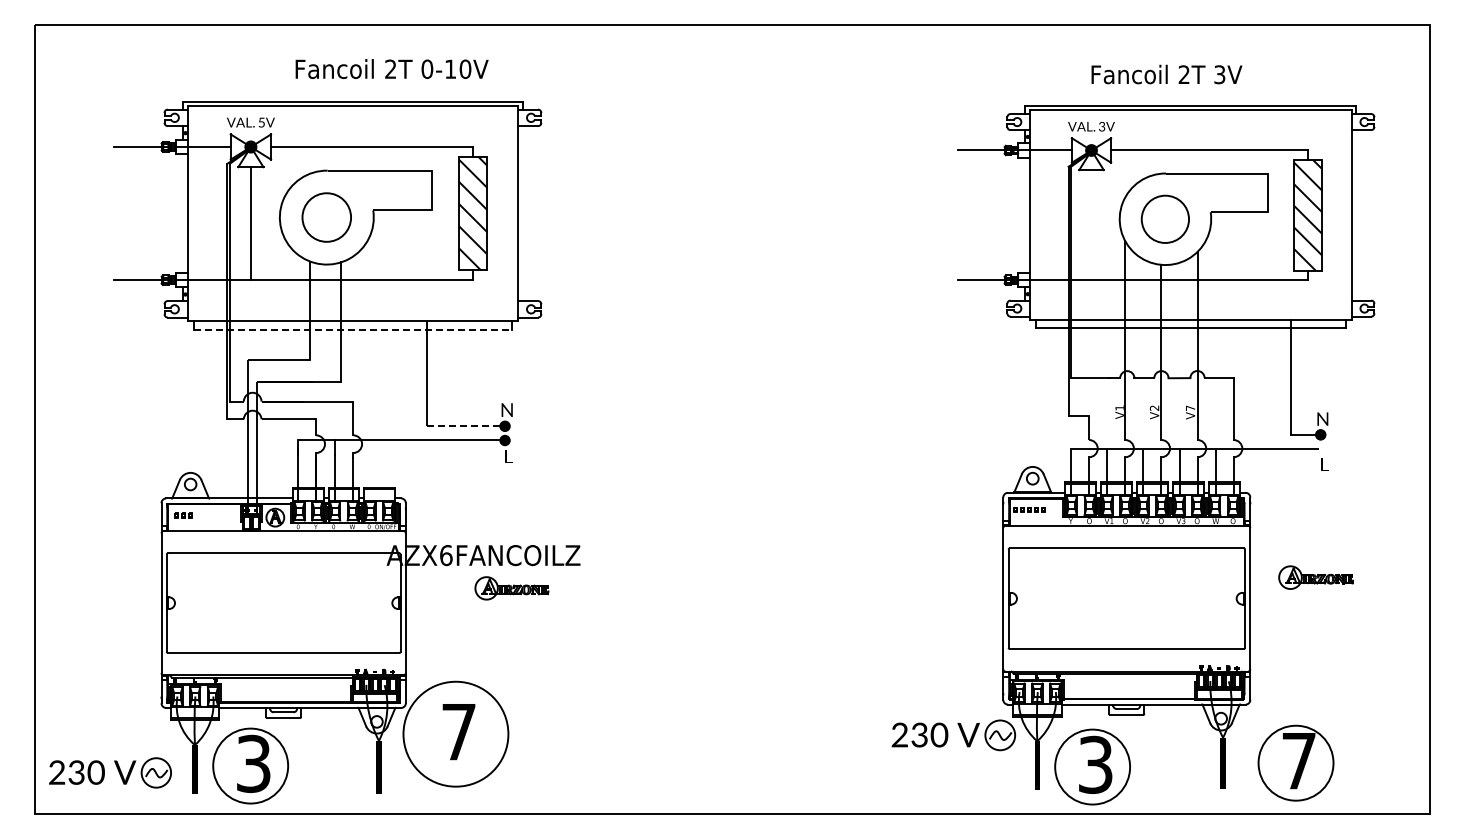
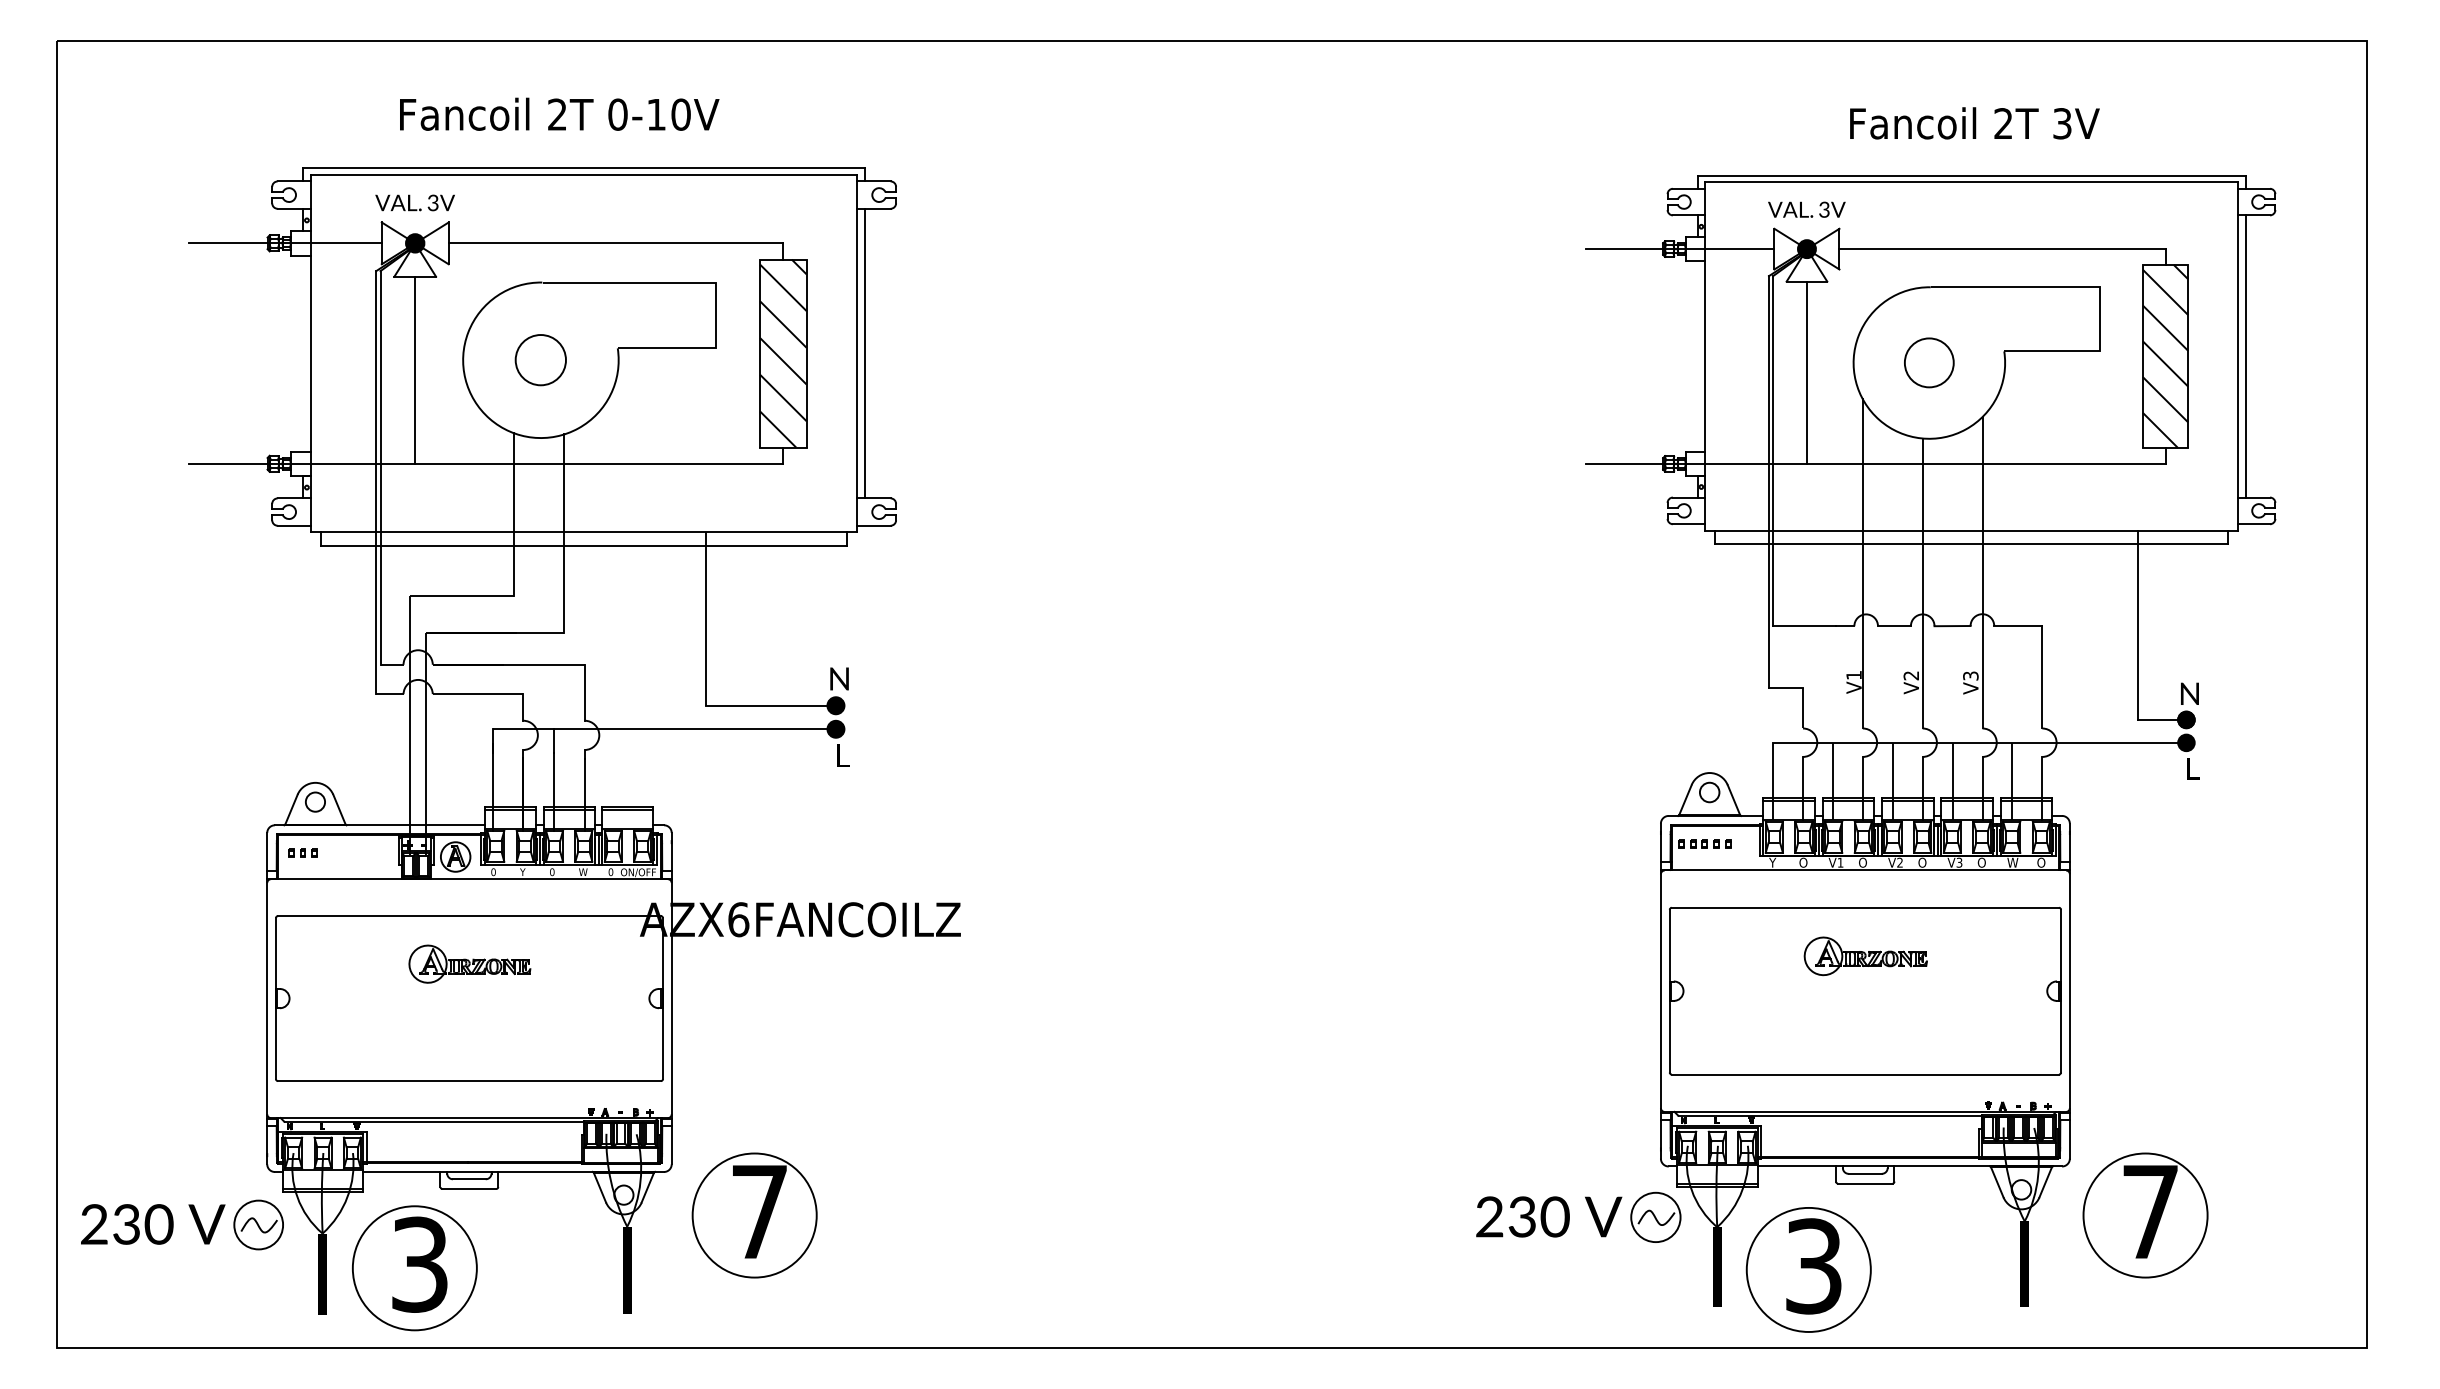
text: (391, 68) -> (558, 113), moved
text: (1166, 74) -> (1974, 123), moved
text: (261, 122) -> (432, 202), 5V -> 3V
line: (522, 213) -> (864, 353), added
line: (1356, 215) -> (2245, 356), added
circle: (326, 217) -> (540, 360), size x0.62
circle: (1165, 218) -> (1929, 361), size x0.62
line: (1091, 225) -> (1806, 373), added
line: (352, 329) -> (583, 545), dashed -> solid
text: (1190, 407) -> (1970, 674), V7 -> V3
line: (466, 426) -> (772, 706), dashed -> solid
fill: (1320, 448) -> (2186, 742), added
part: (1315, 577) -> (1864, 956), moved
part: (511, 588) -> (469, 964), moved
circle: (455, 733) -> (753, 1214), size x0.71
part: (1295, 762) -> (2144, 1214), moved
part: (110, 772) -> (182, 1224), moved

